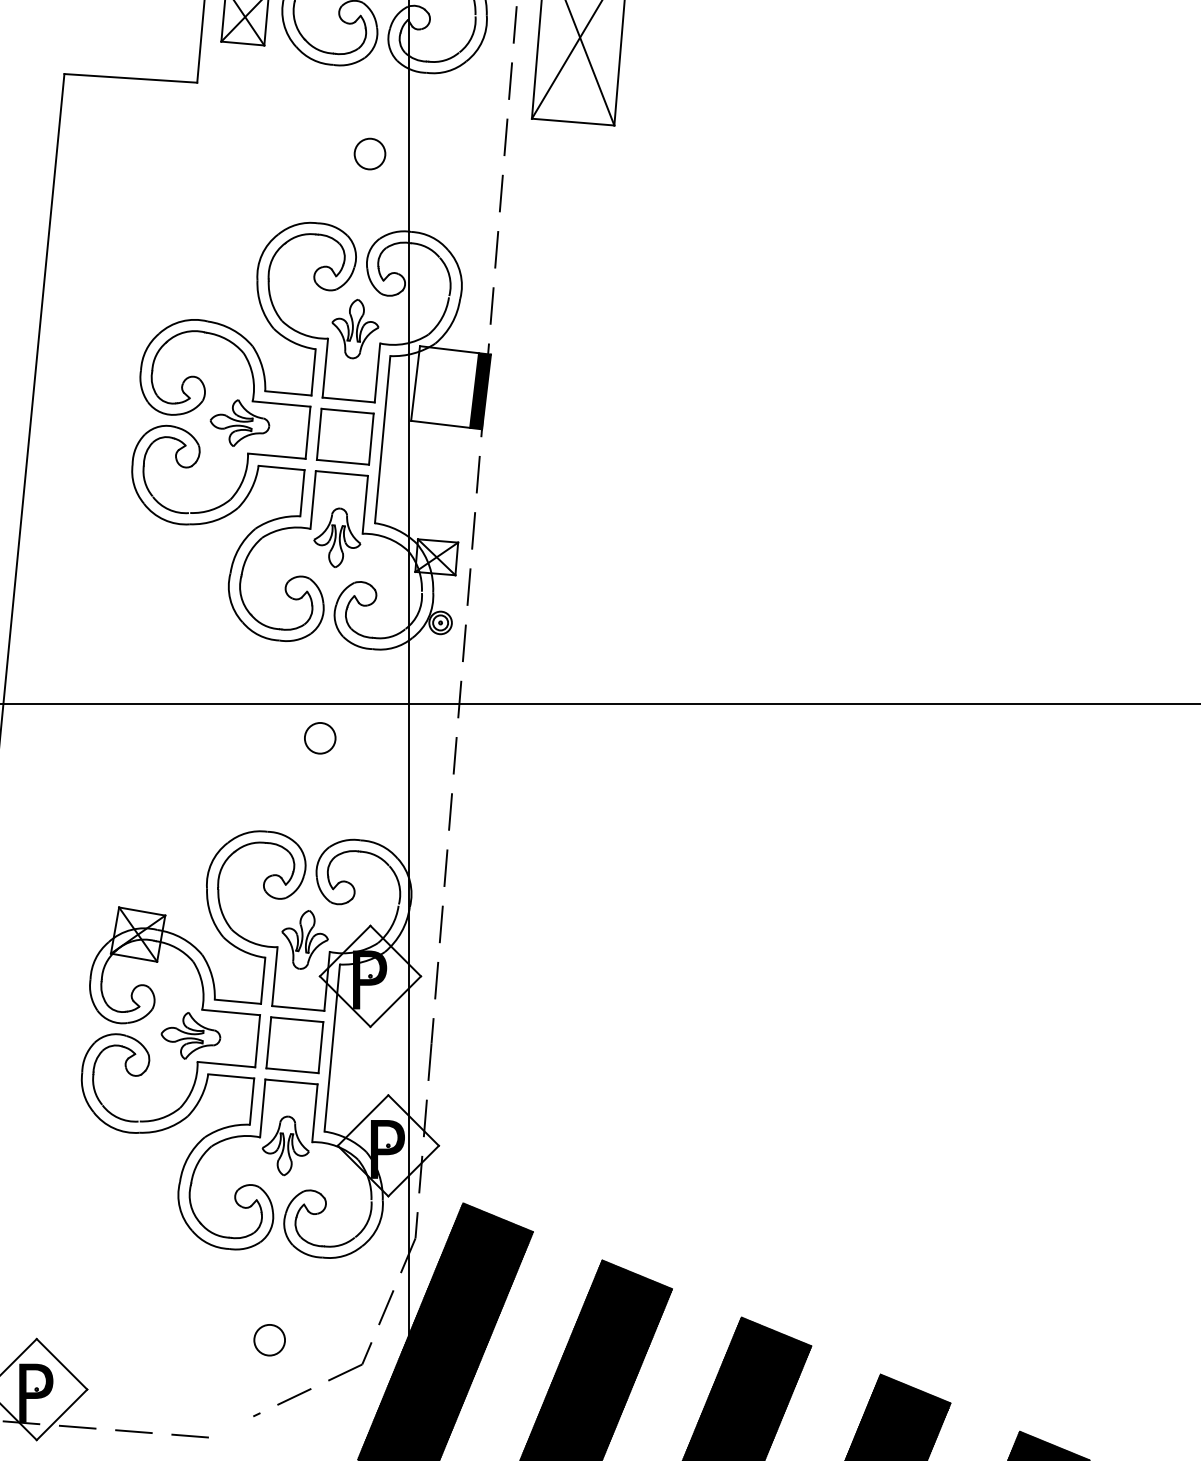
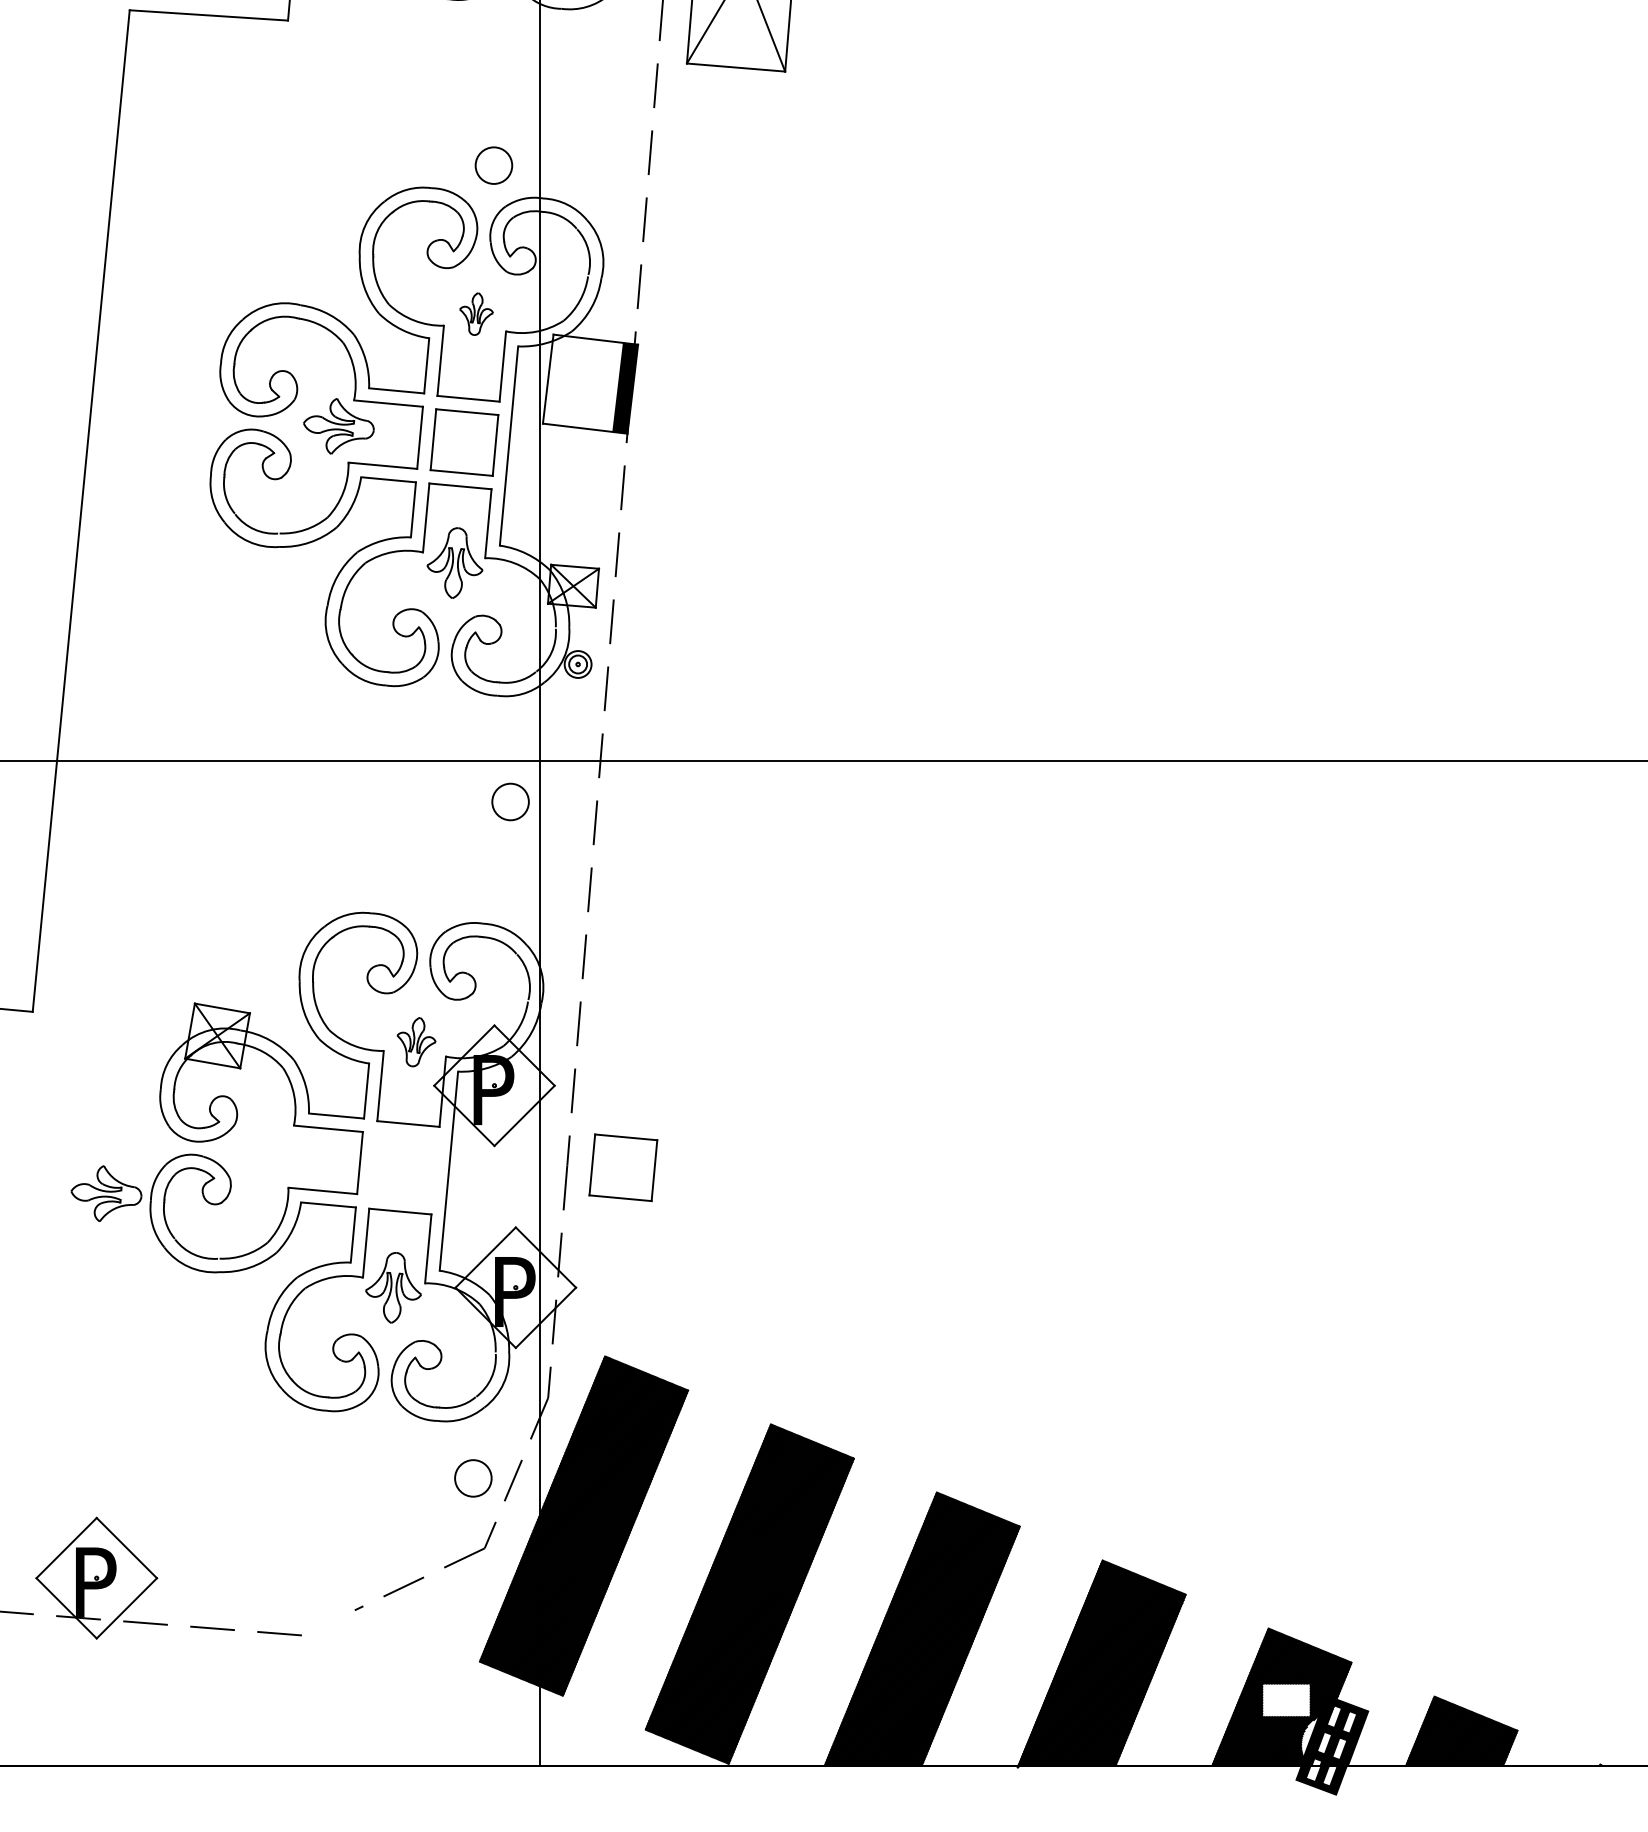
circle: (369, 153) -> (493, 165), moved
part: (355, 328) -> (476, 313), size x0.6
circle: (320, 737) -> (510, 801), moved
part: (305, 939) -> (416, 1041), size x0.7
part: (190, 1035) -> (106, 1193), moved
part: (294, 1044) -> (623, 1167), moved
circle: (269, 1340) -> (473, 1478), moved

